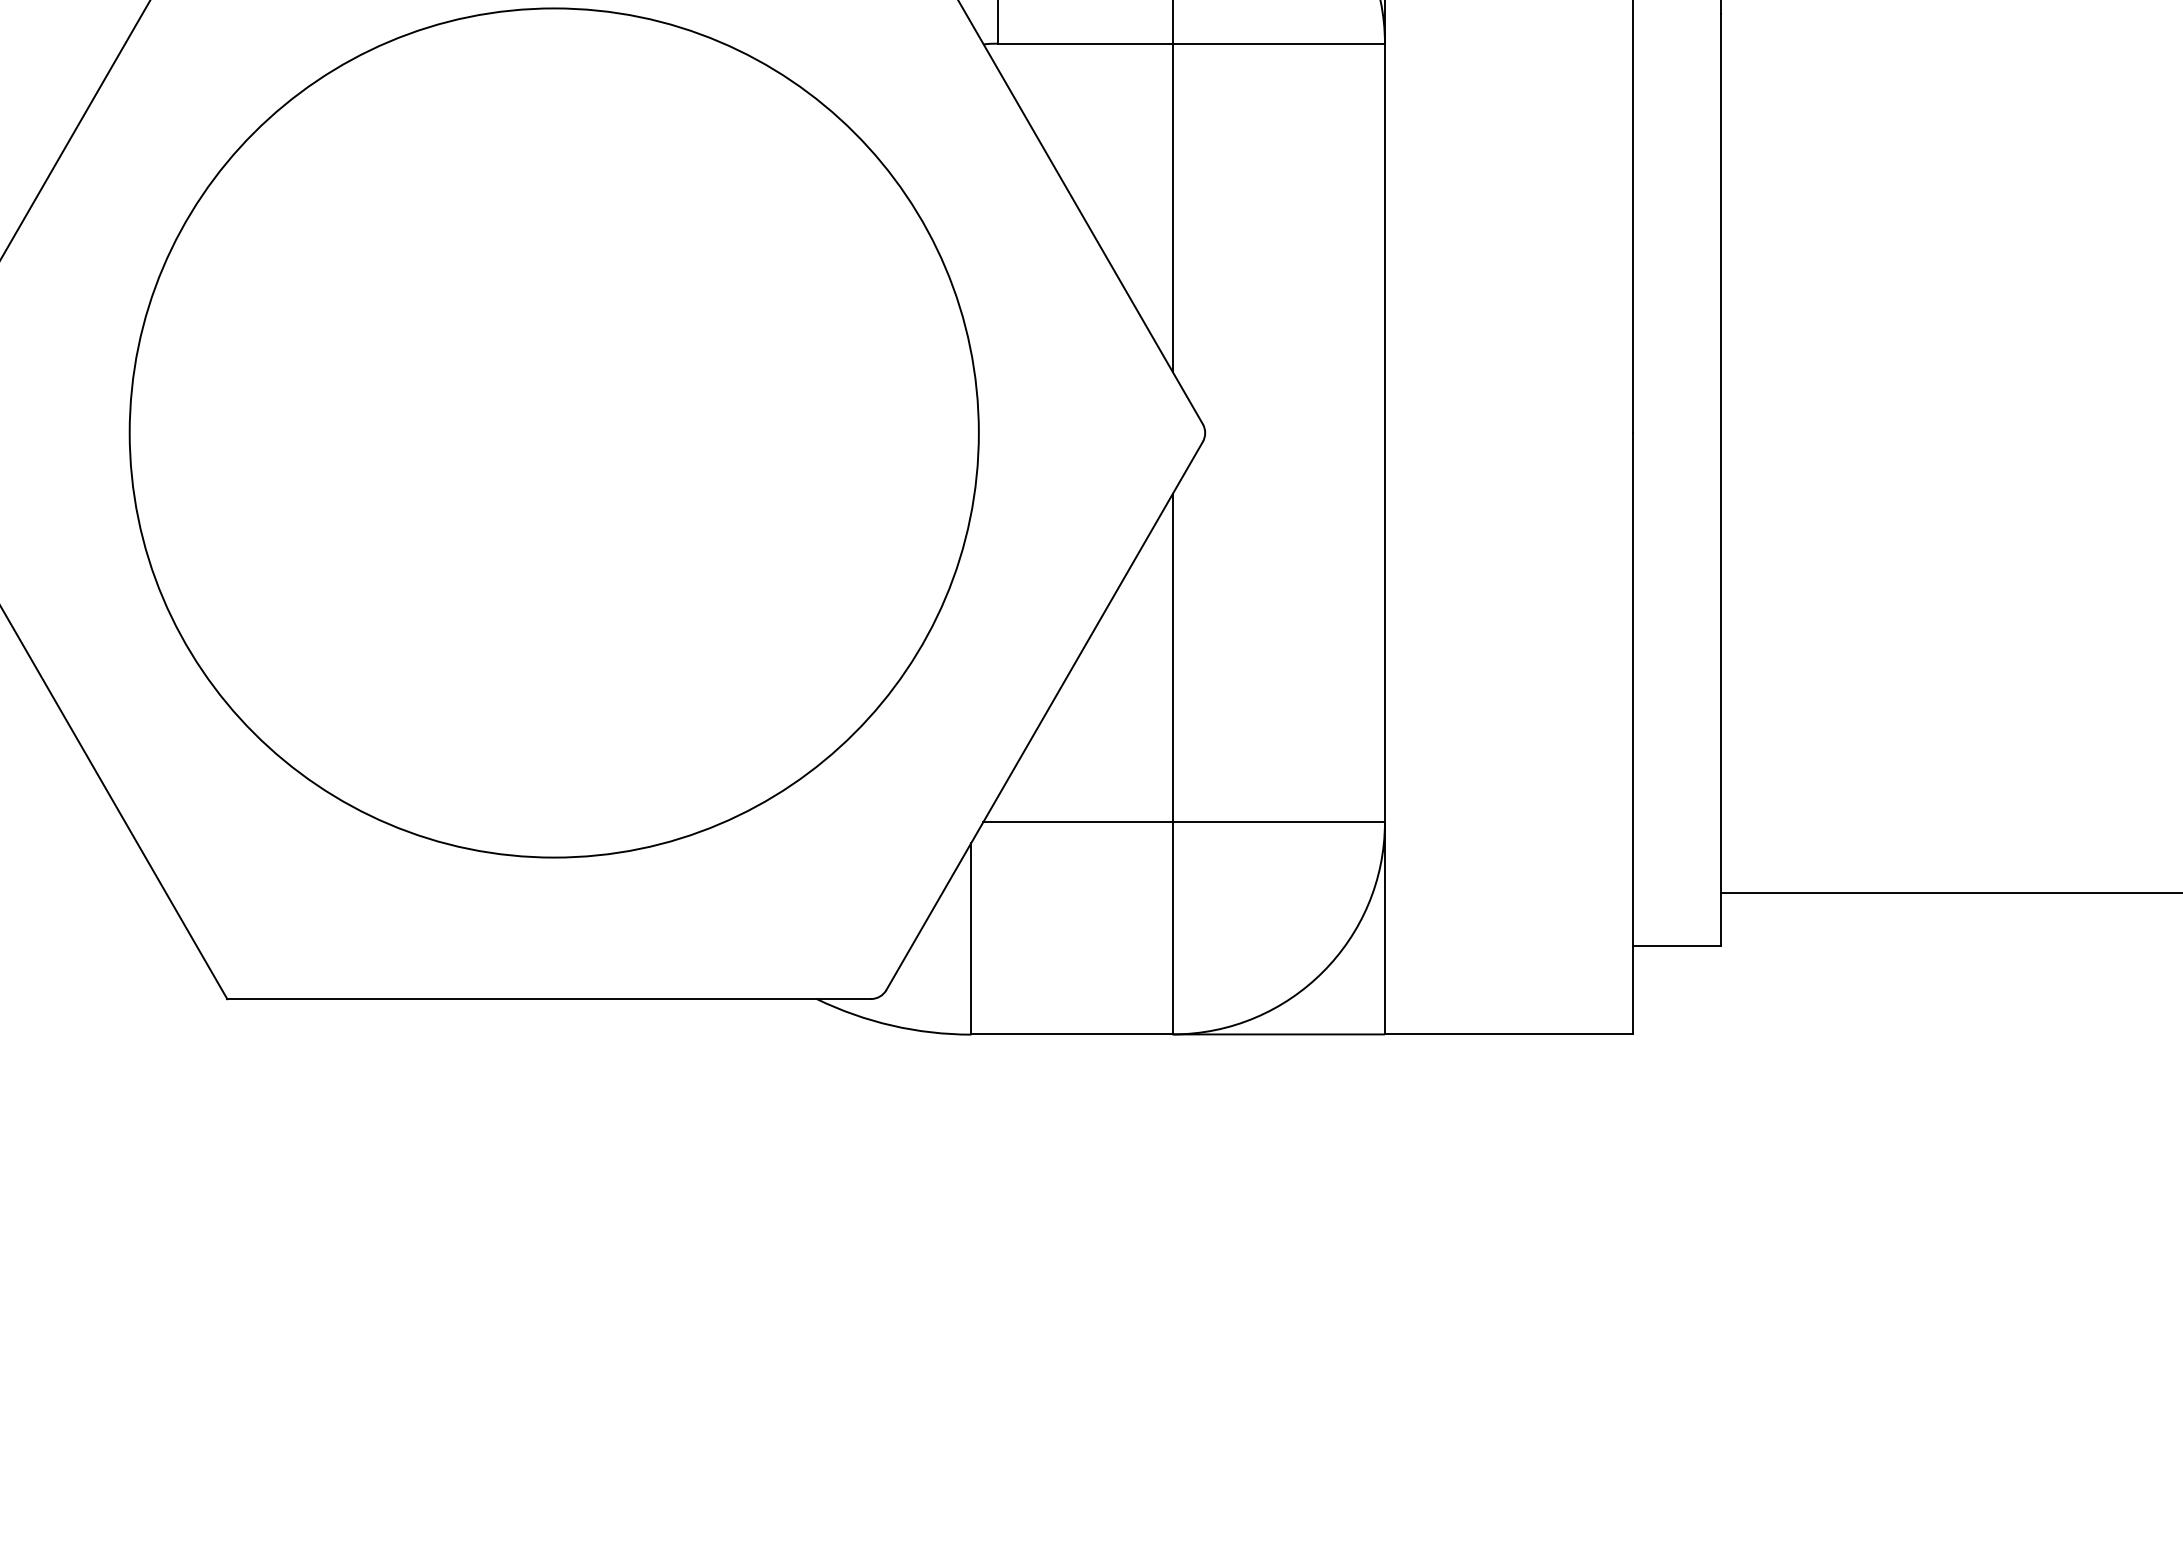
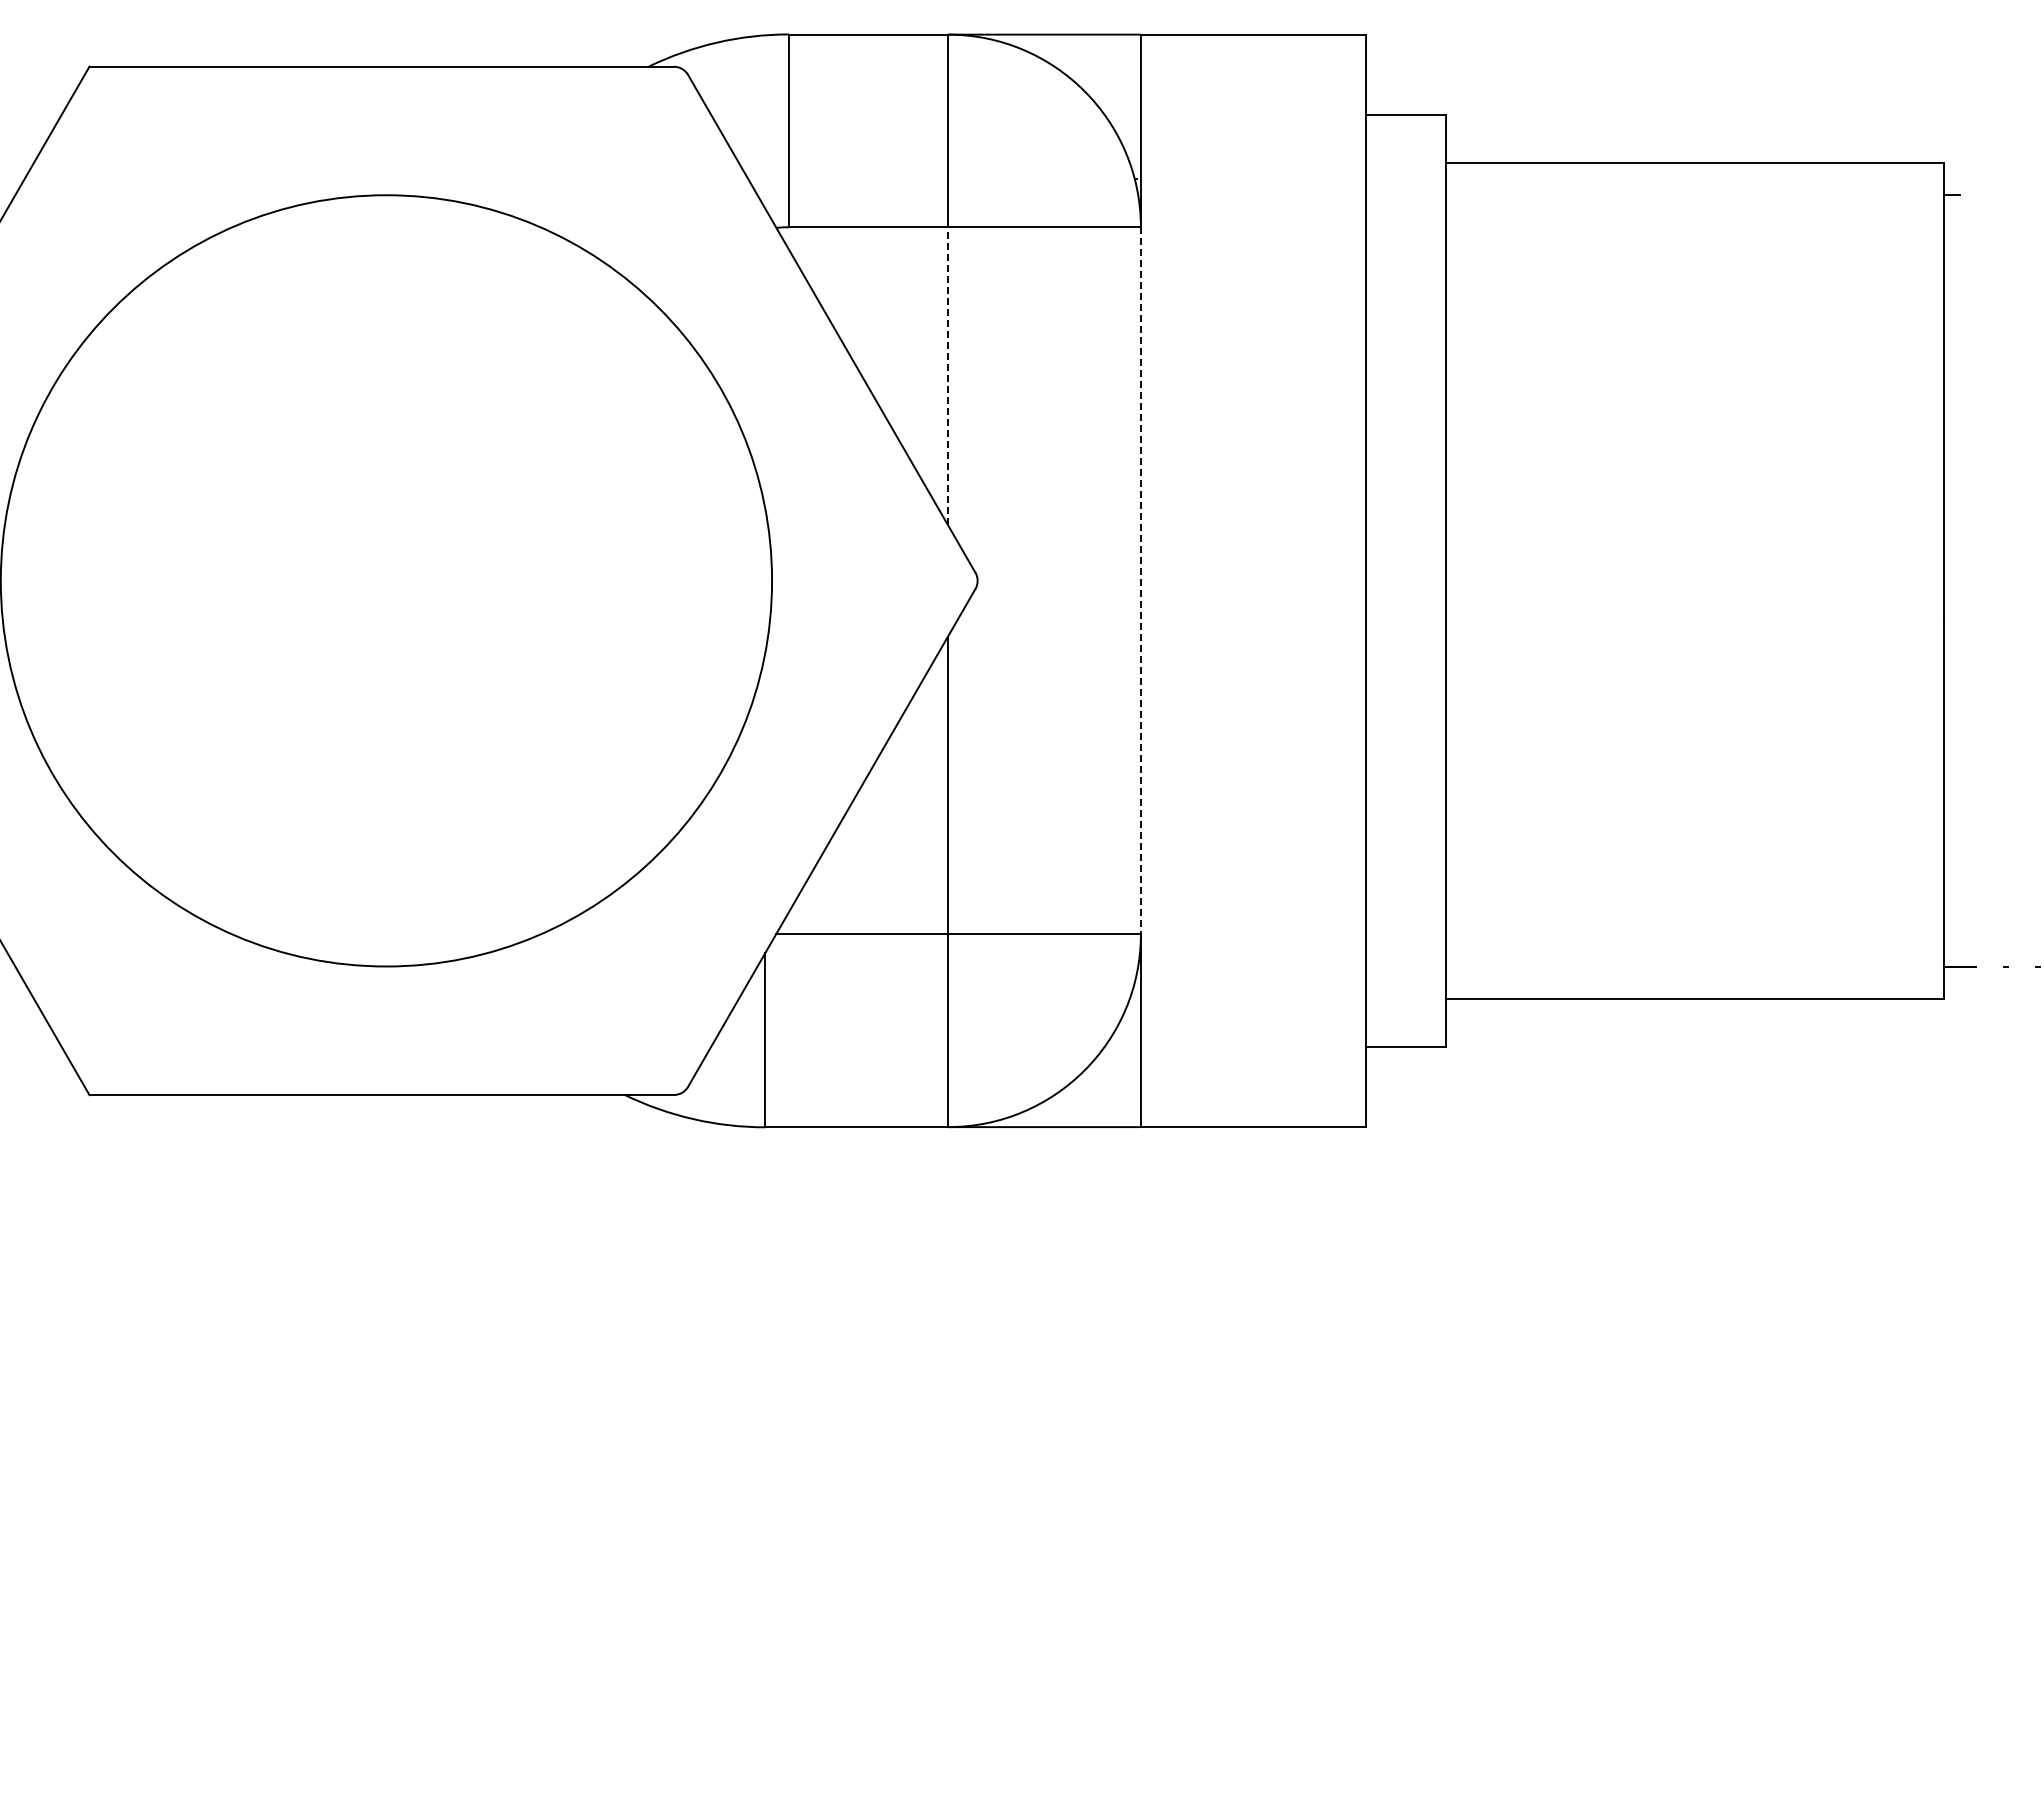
line: (1173, 207) -> (948, 376), solid -> dashed
line: (1384, 433) -> (1140, 581), solid -> dashed

